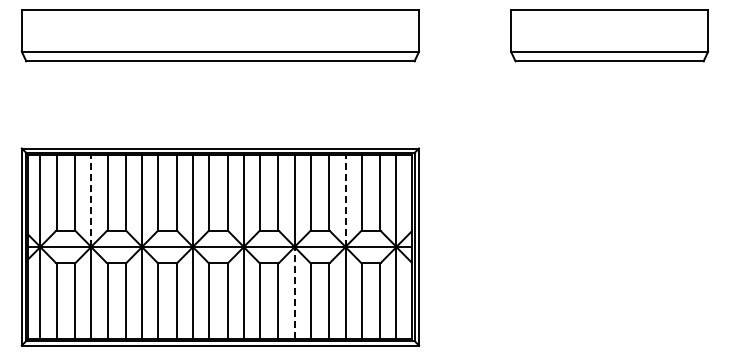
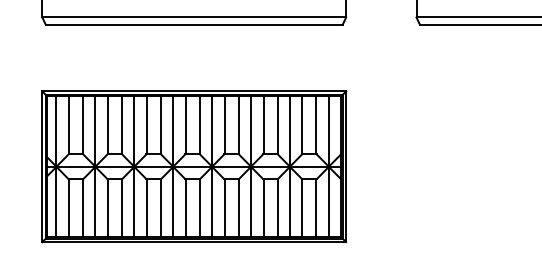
line: (91, 200) -> (95, 131), dashed -> solid
line: (345, 200) -> (289, 131), dashed -> solid
line: (294, 293) -> (250, 202), dashed -> solid

